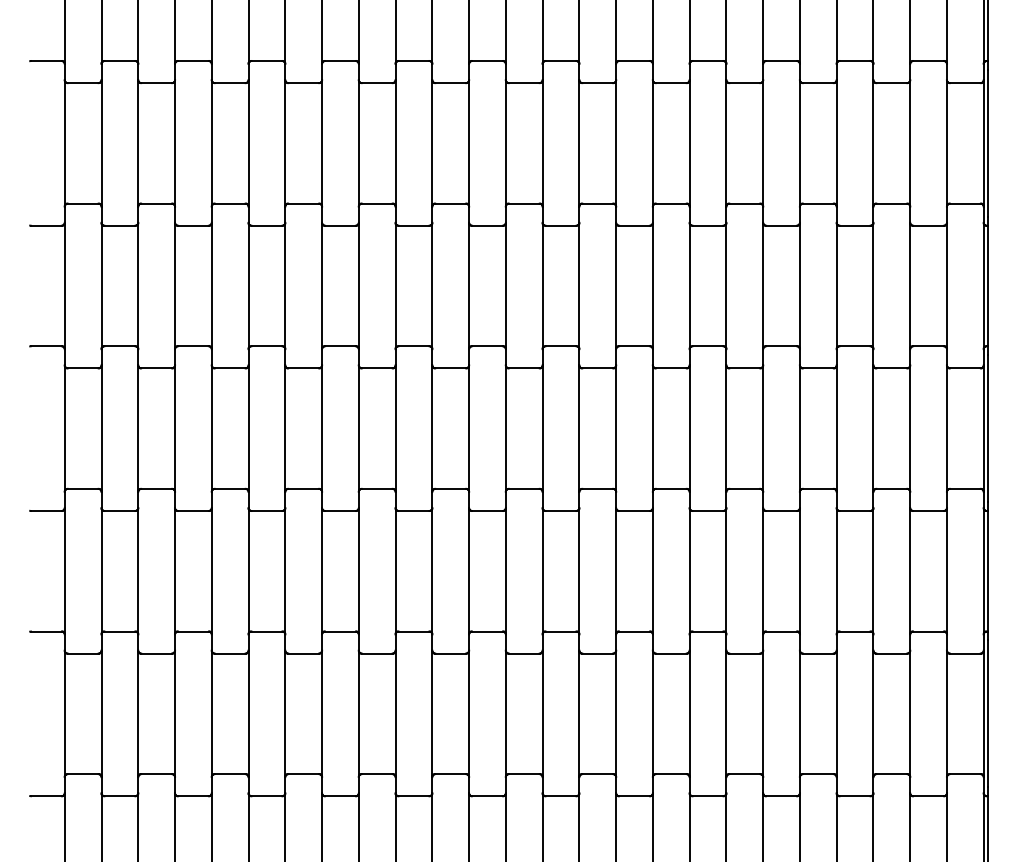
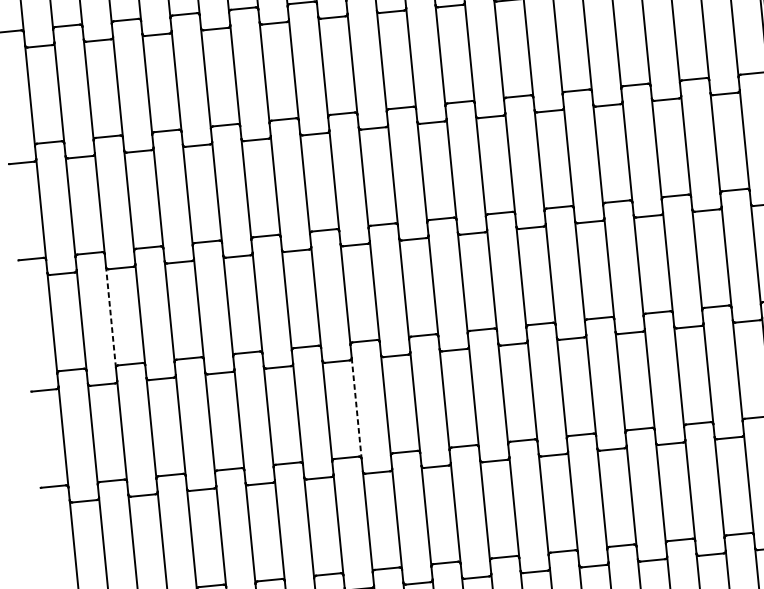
line: (138, 428) -> (111, 317), solid -> dashed
line: (432, 571) -> (356, 408), solid -> dashed

